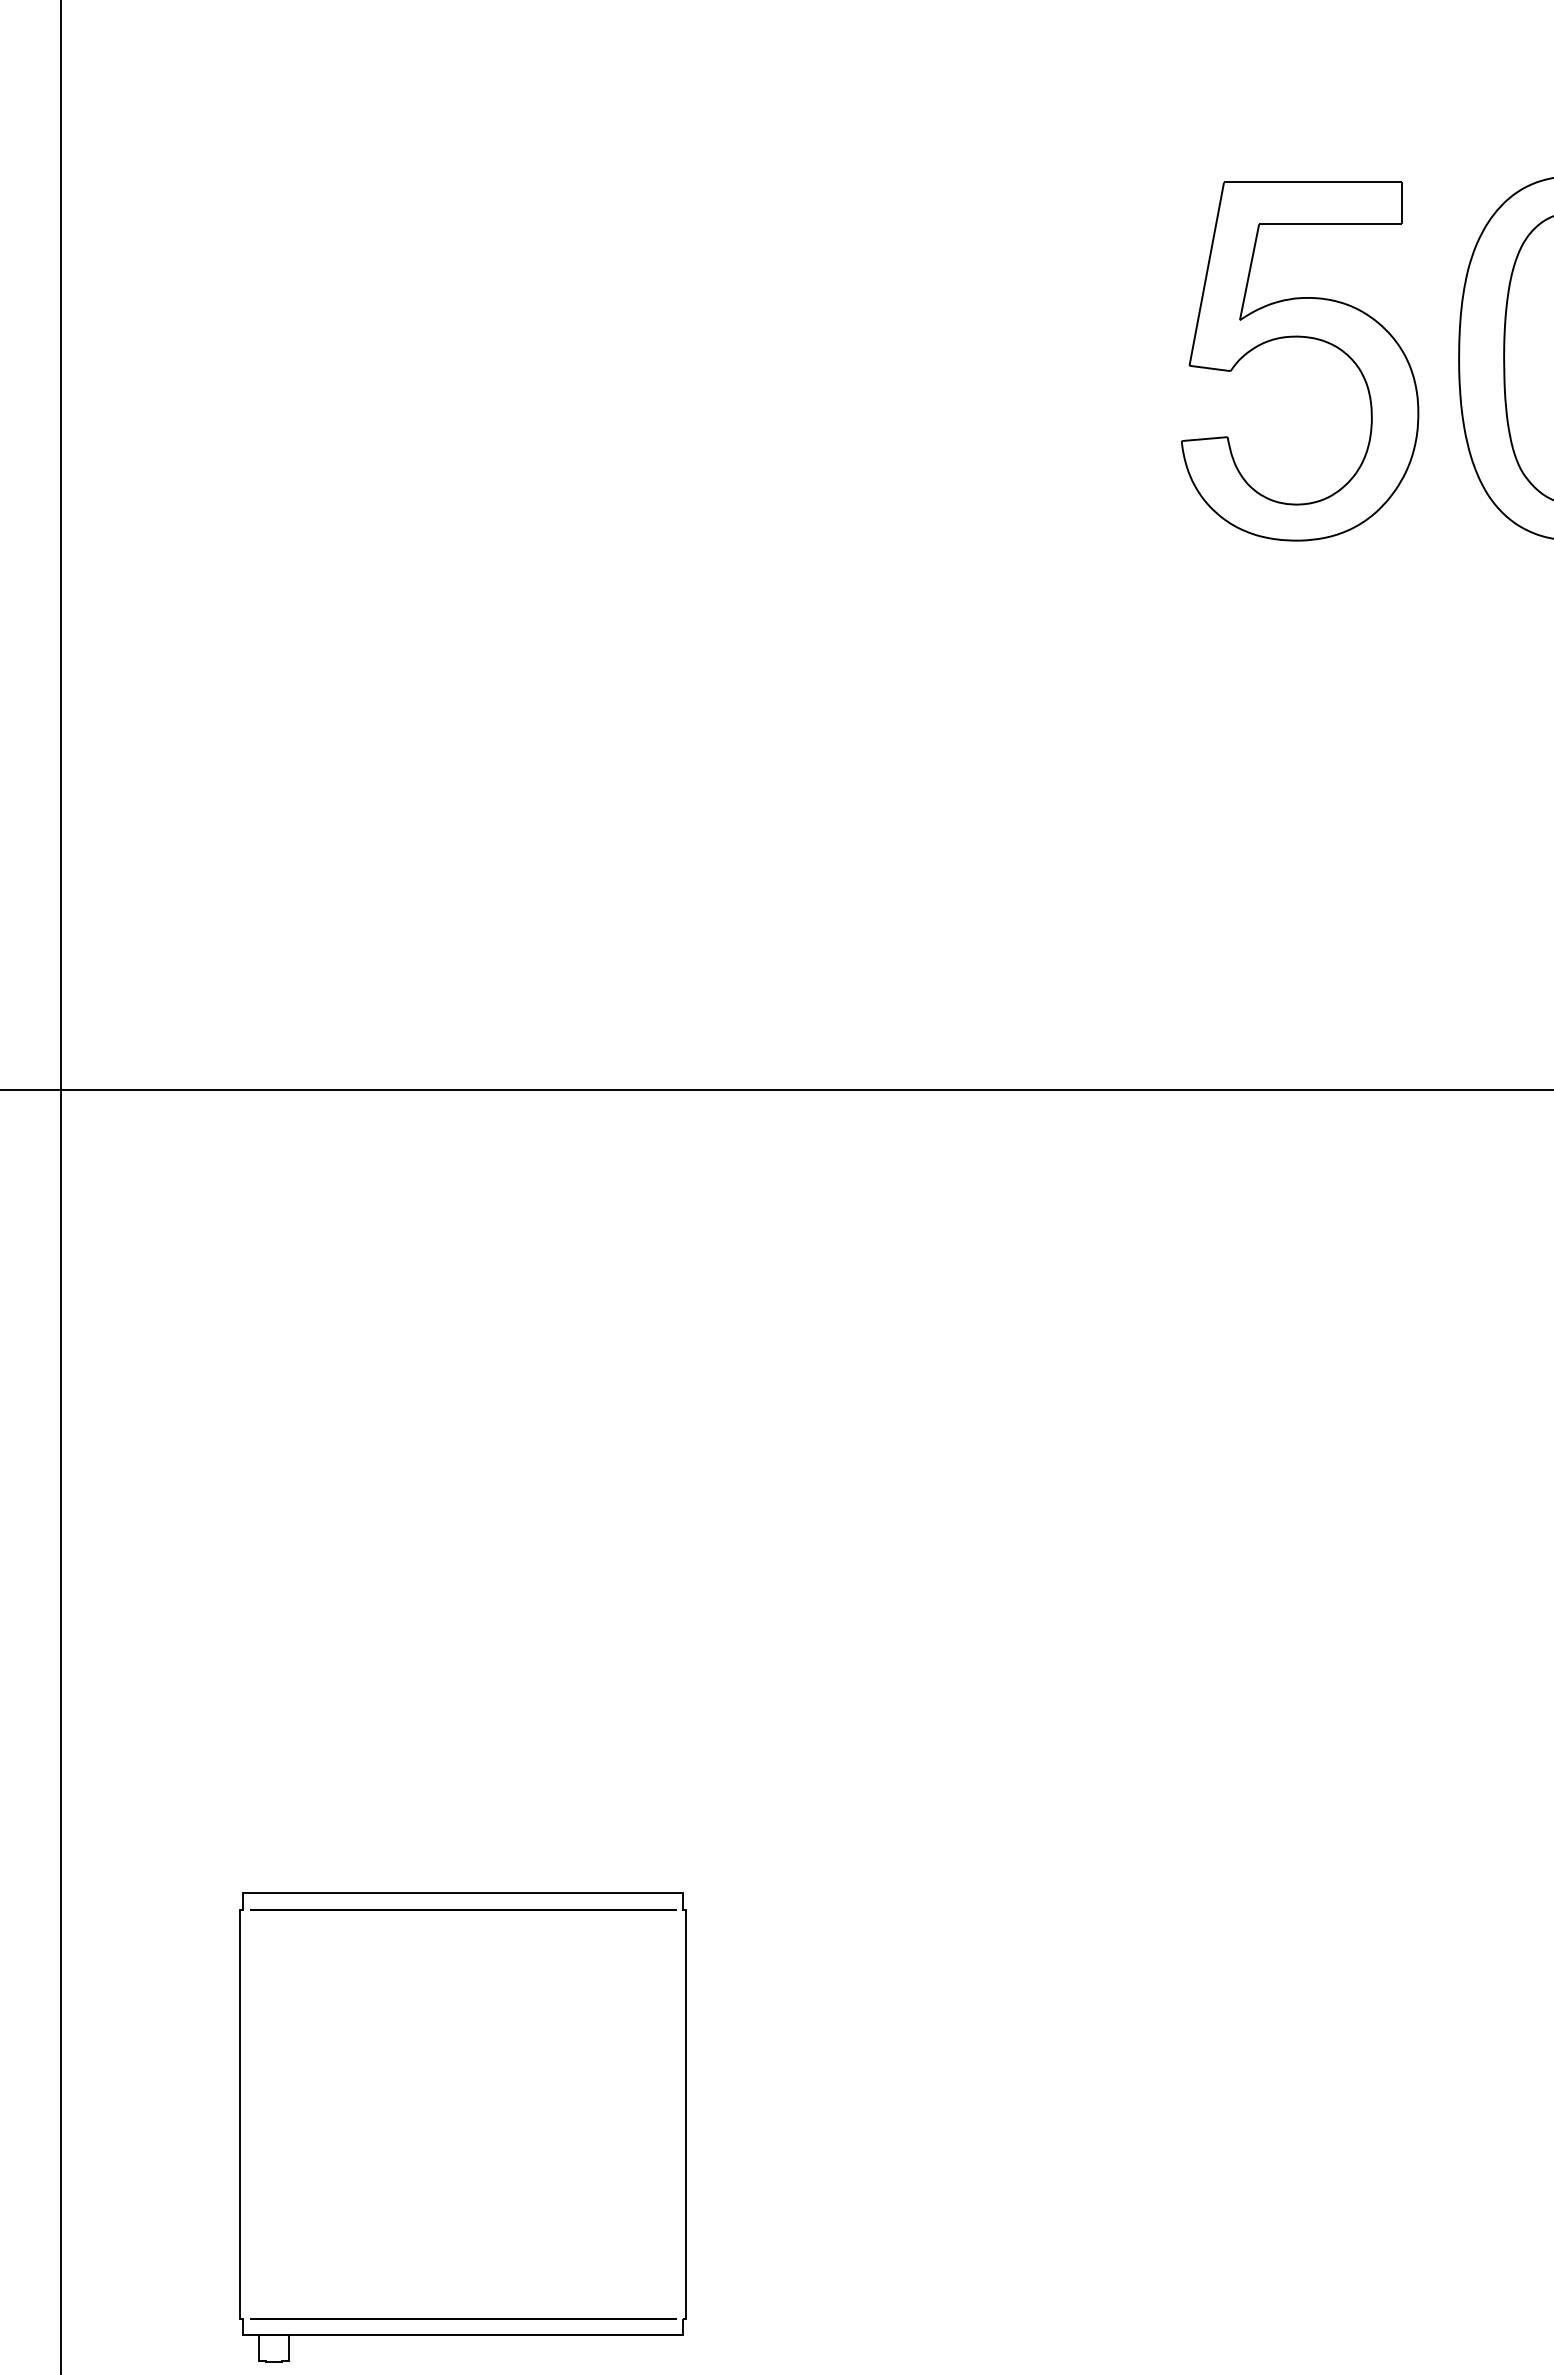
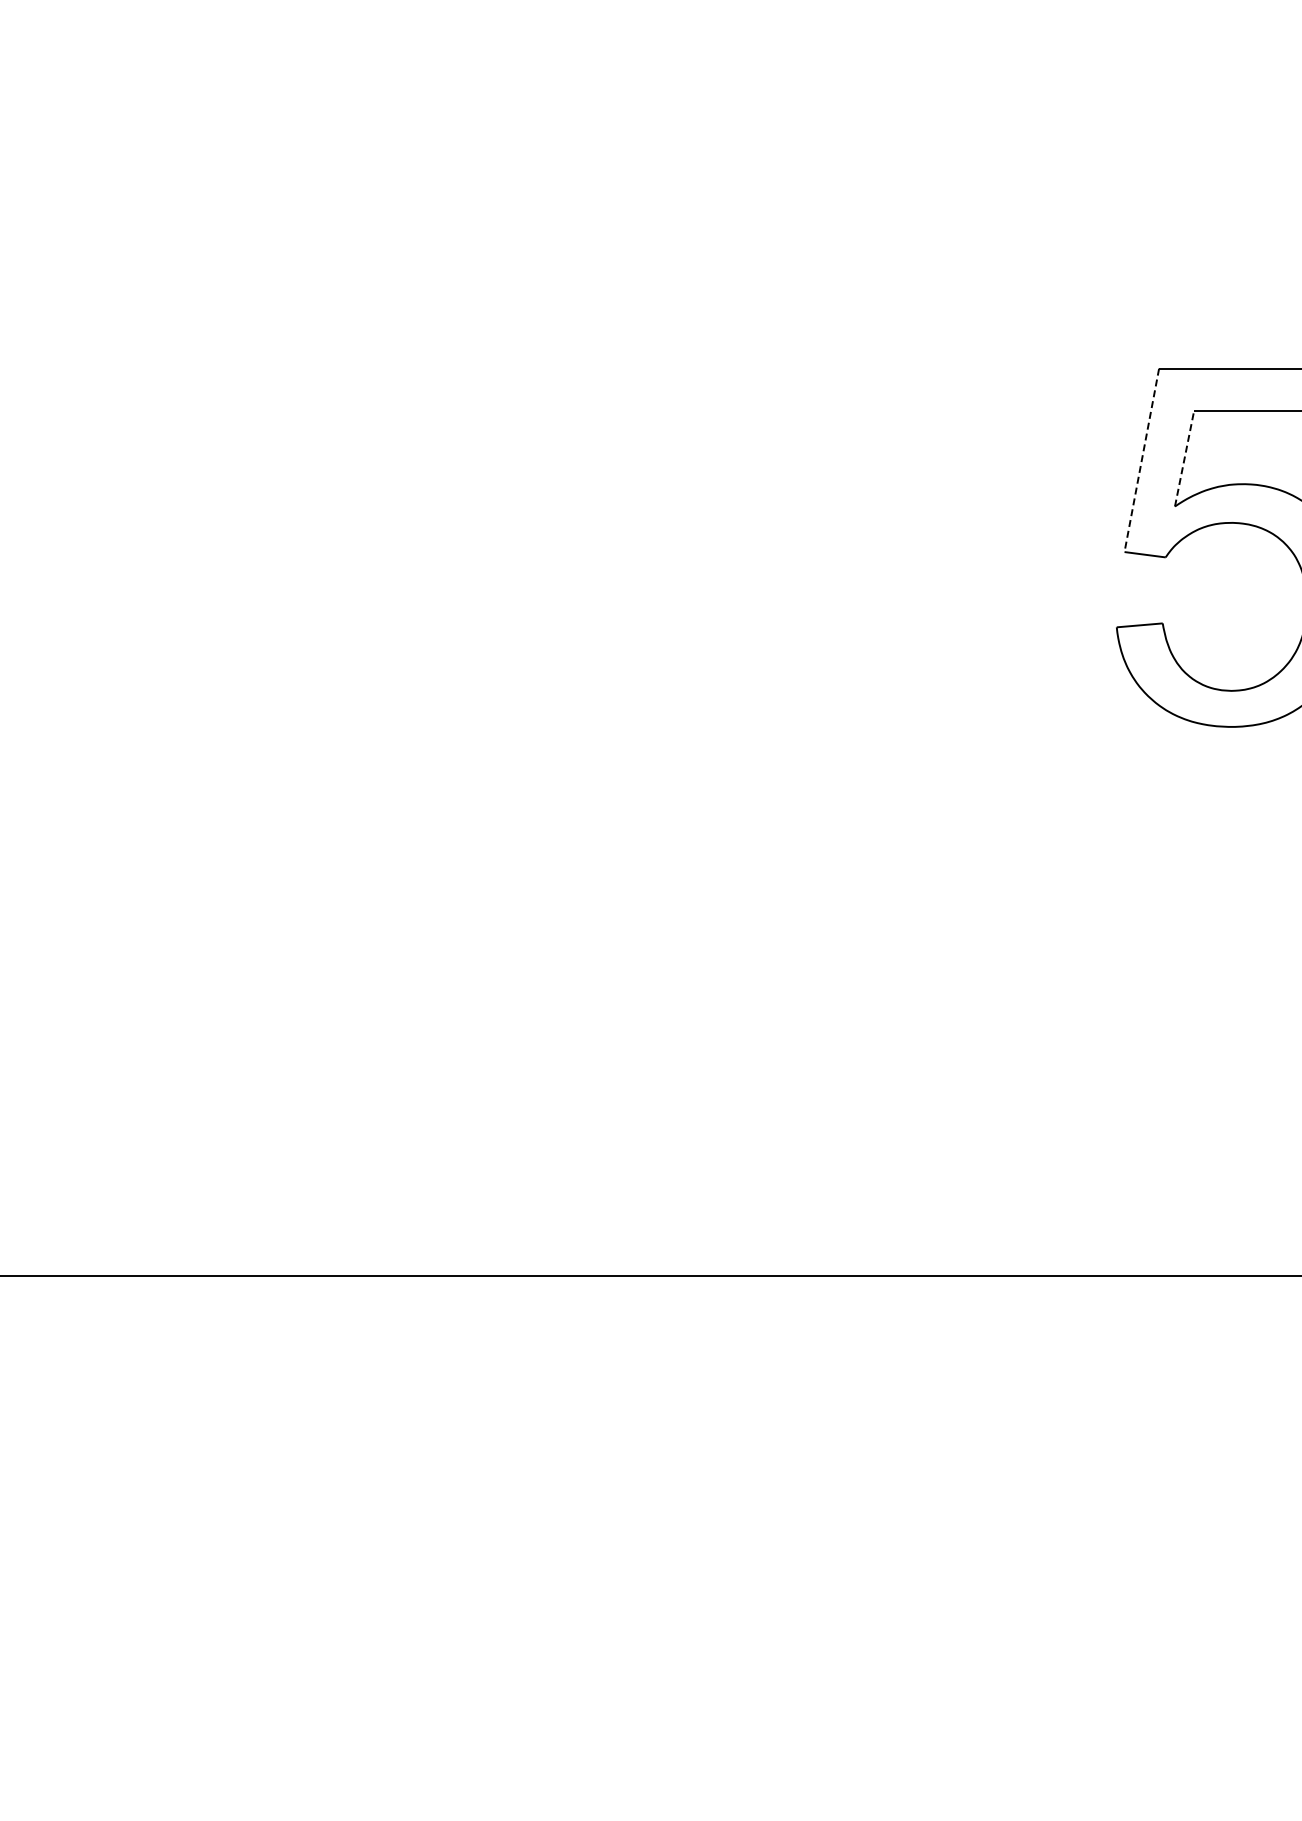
line: (1249, 272) -> (1184, 458), solid -> dashed
line: (1206, 274) -> (1141, 460), solid -> dashed

